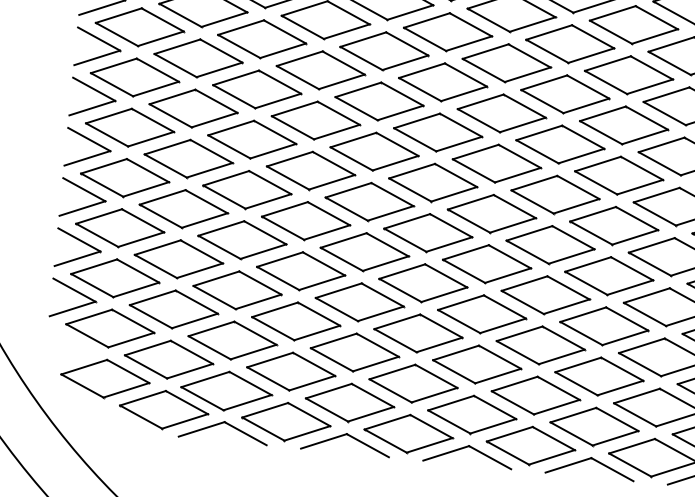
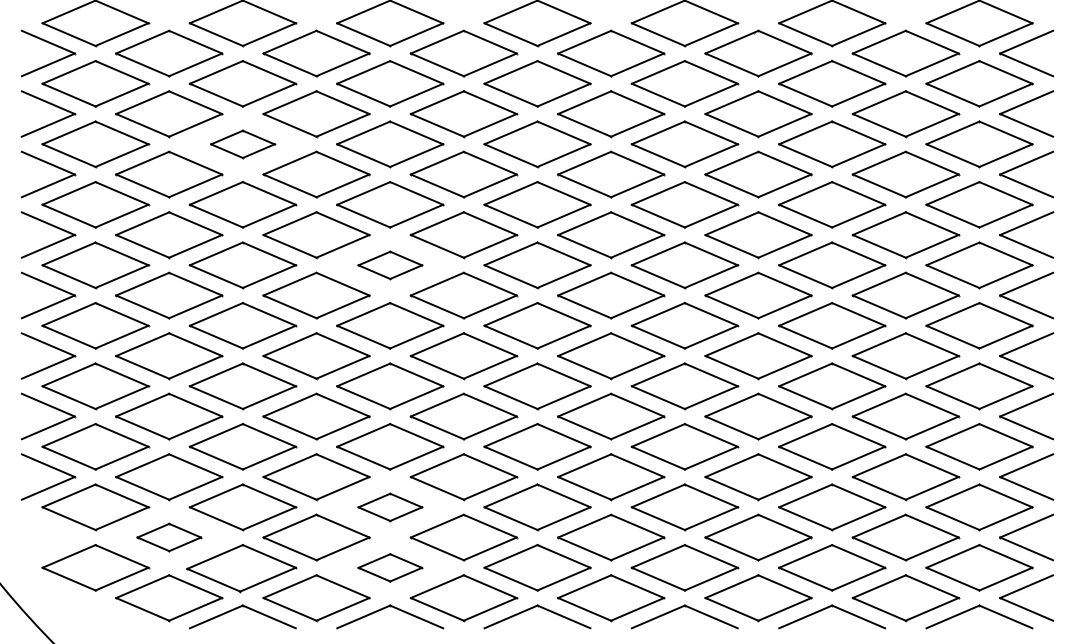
part: (261, 39) -> (242, 144), size x0.6
part: (374, 151) -> (390, 265), size x0.6
part: (355, 352) -> (390, 507), size x0.6
part: (169, 359) -> (169, 537), size x0.6
part: (350, 402) -> (390, 567), size x0.6

